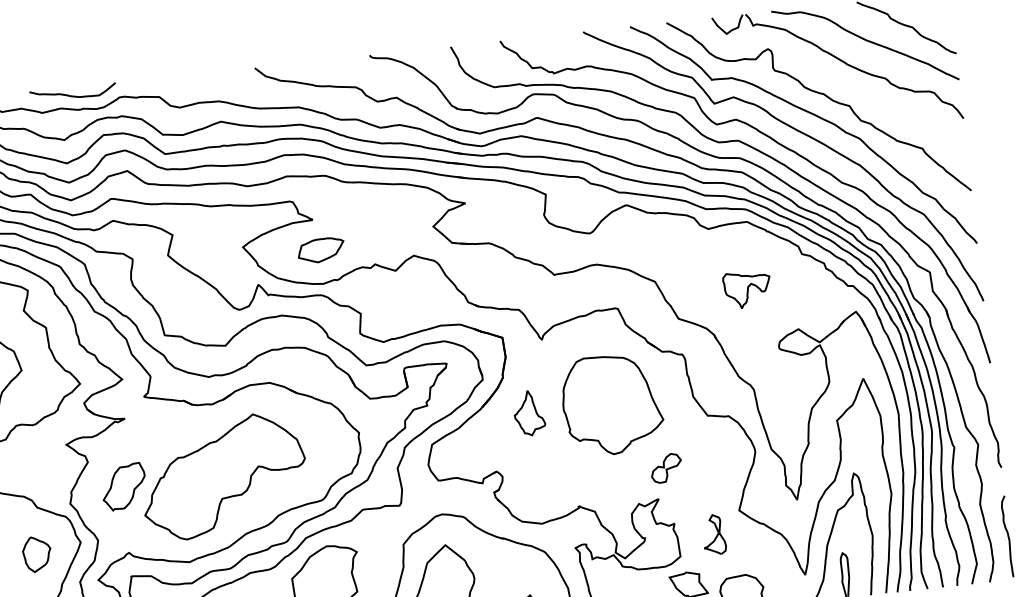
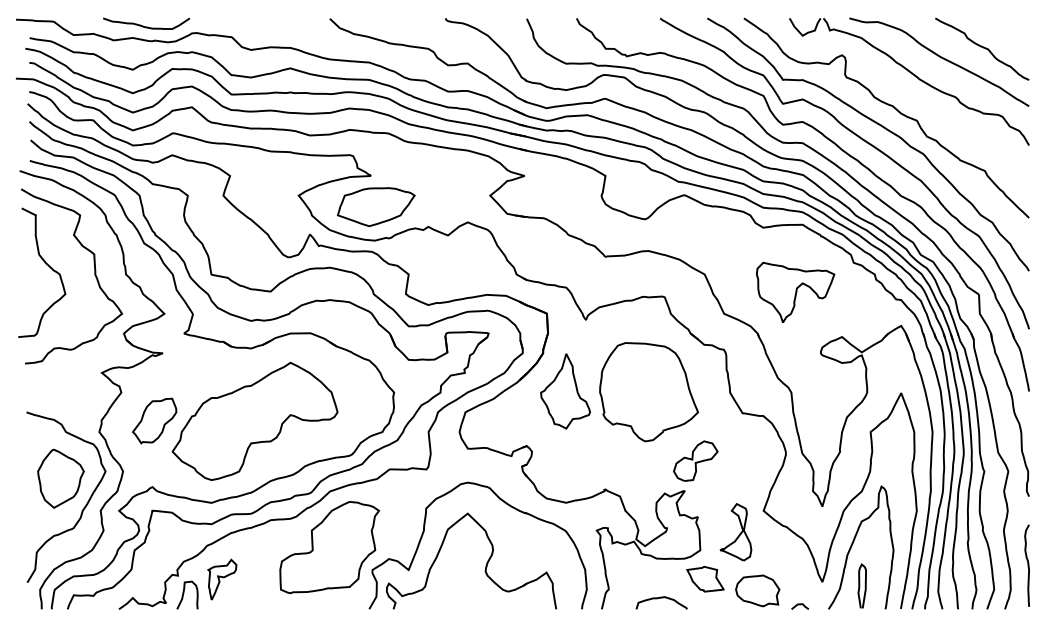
part: (320, 250) -> (375, 207), size x1.67
part: (747, 288) -> (795, 291), size x1.67
part: (529, 413) -> (565, 391), size x1.67
part: (666, 467) -> (695, 460), size x1.43
part: (713, 535) -> (735, 532), size x1.43
part: (36, 554) -> (60, 478), size x1.67

